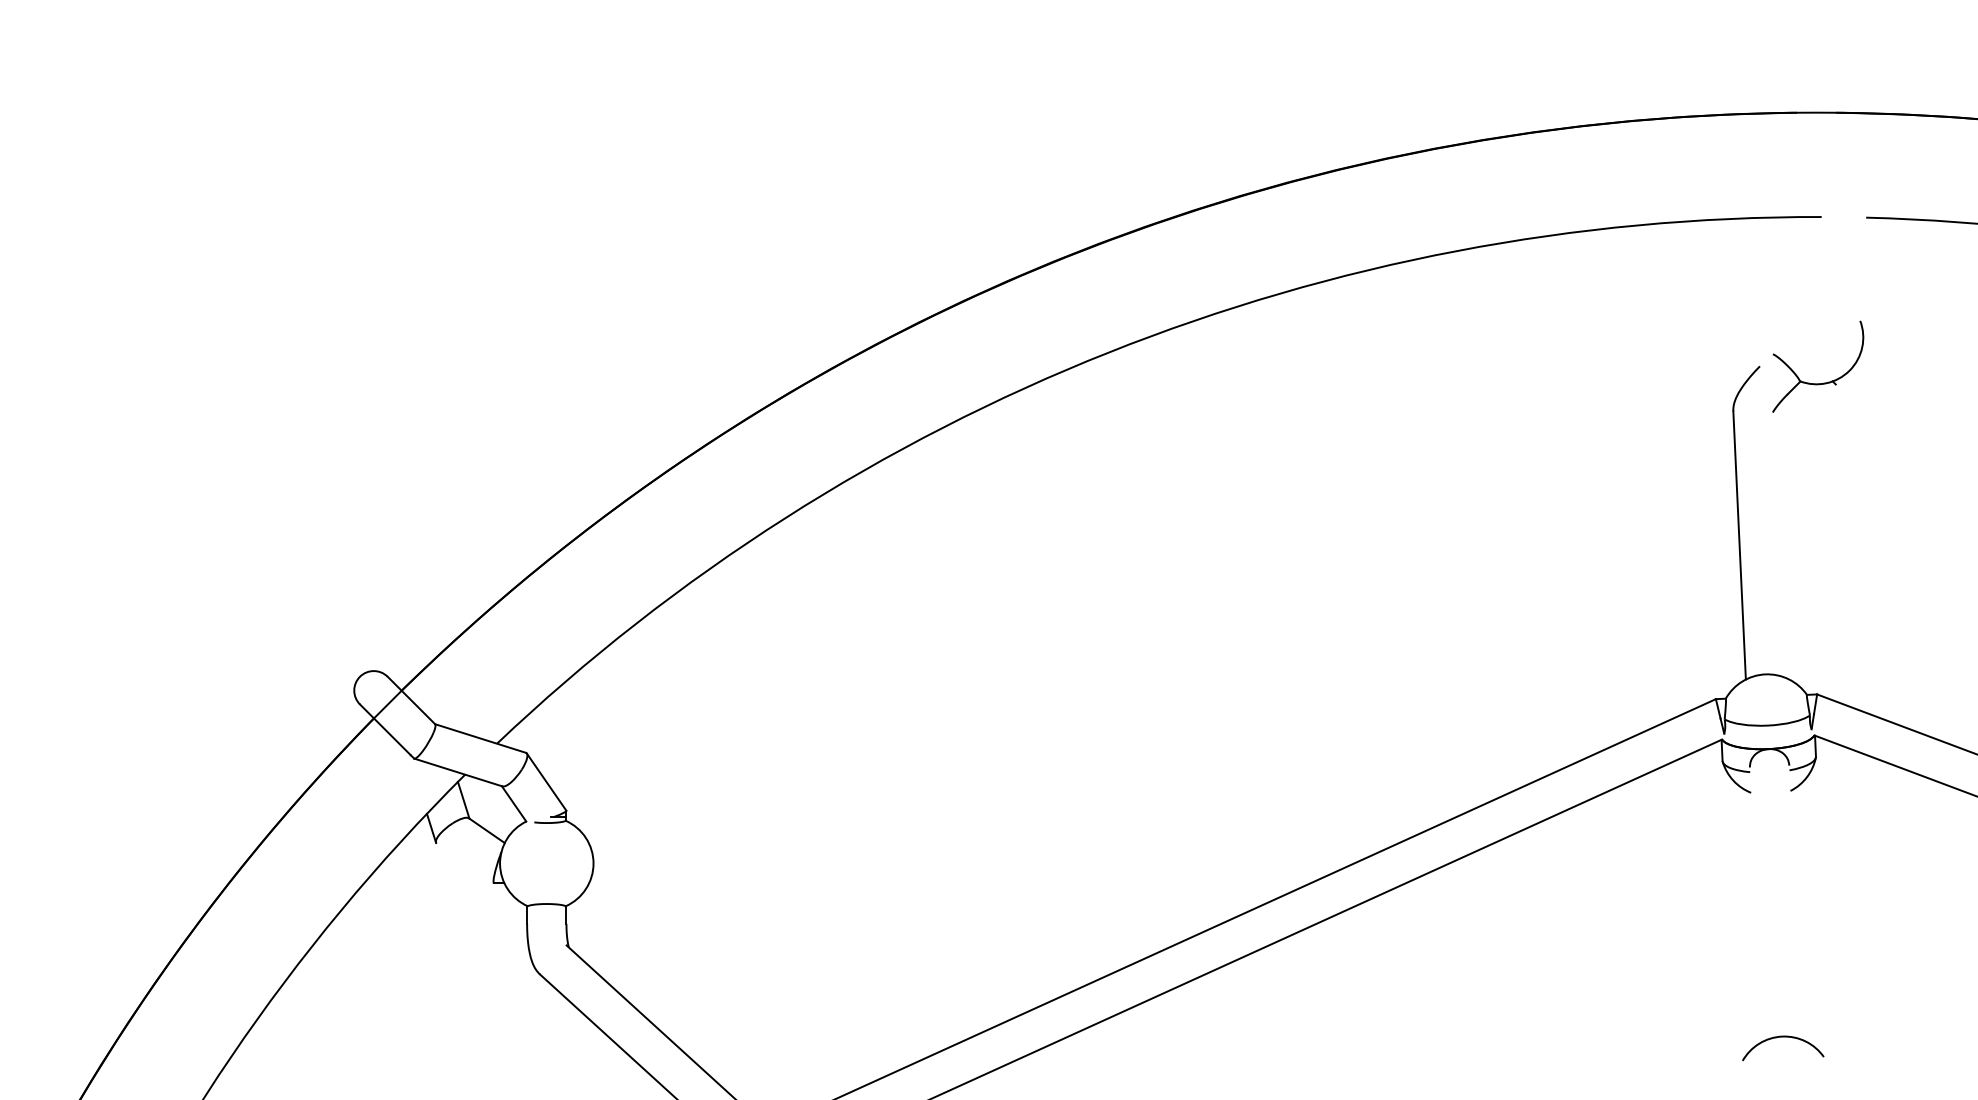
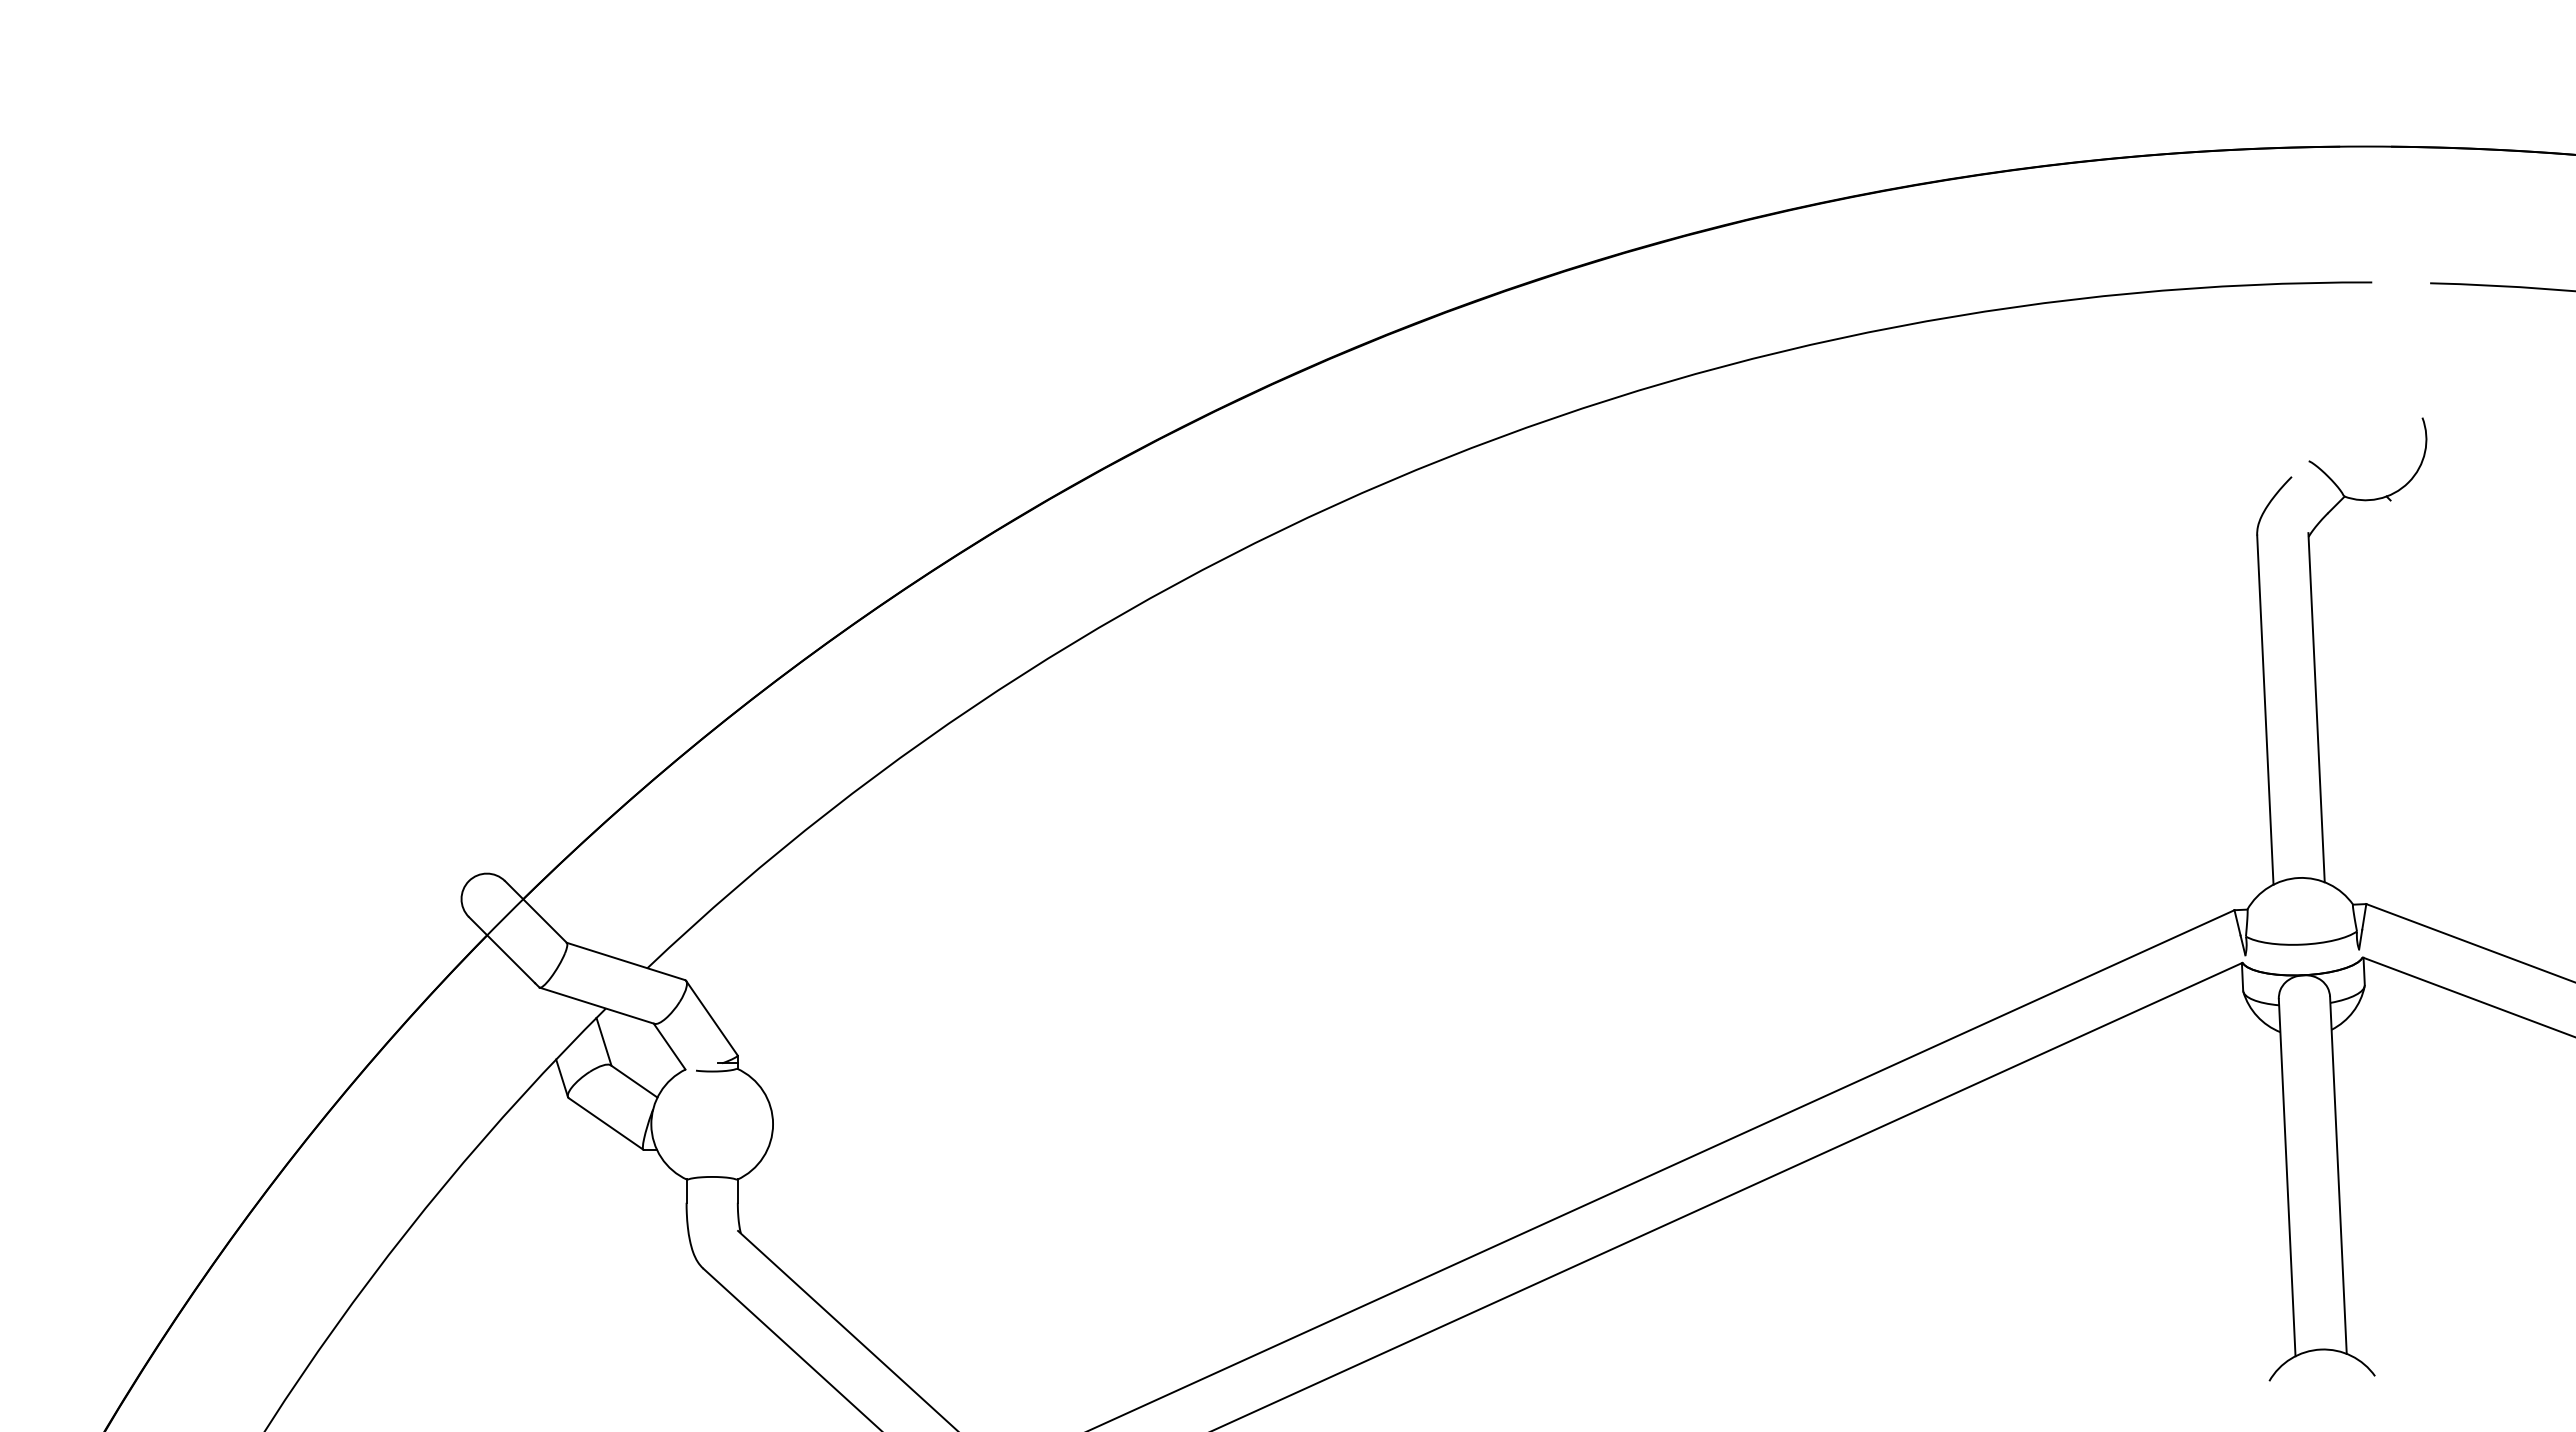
line: (1778, 543) -> (2316, 707), added
line: (464, 862) -> (605, 1123), added
line: (1795, 902) -> (2338, 1174), added
line: (1755, 904) -> (2286, 1177), added

